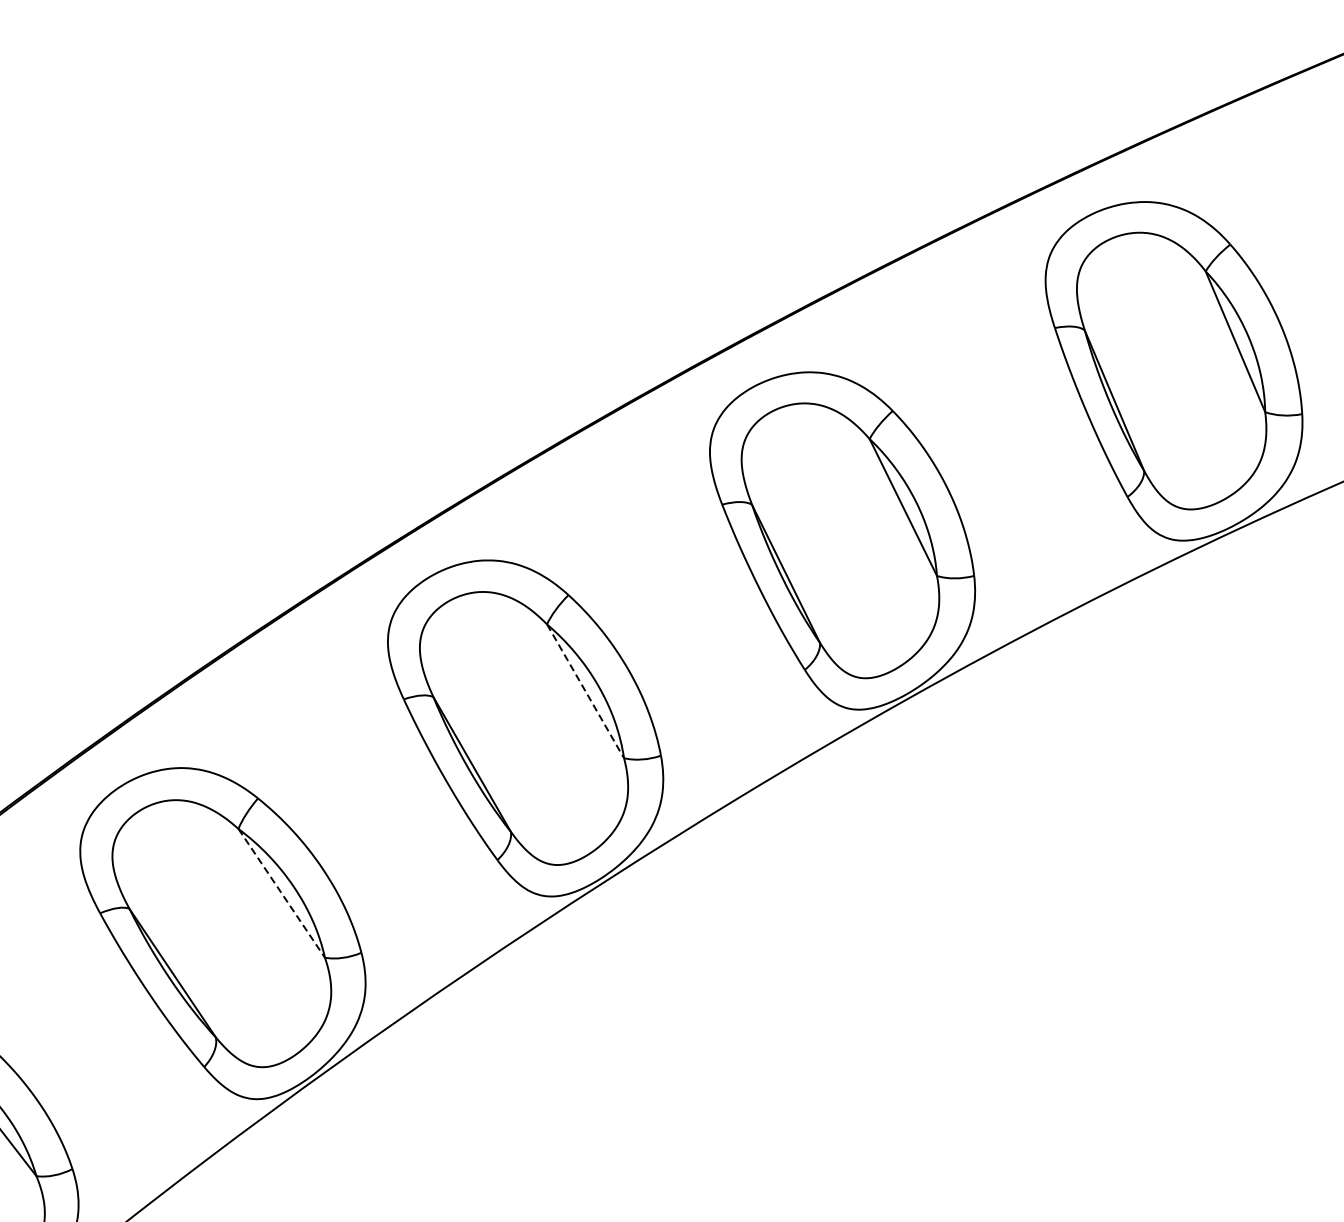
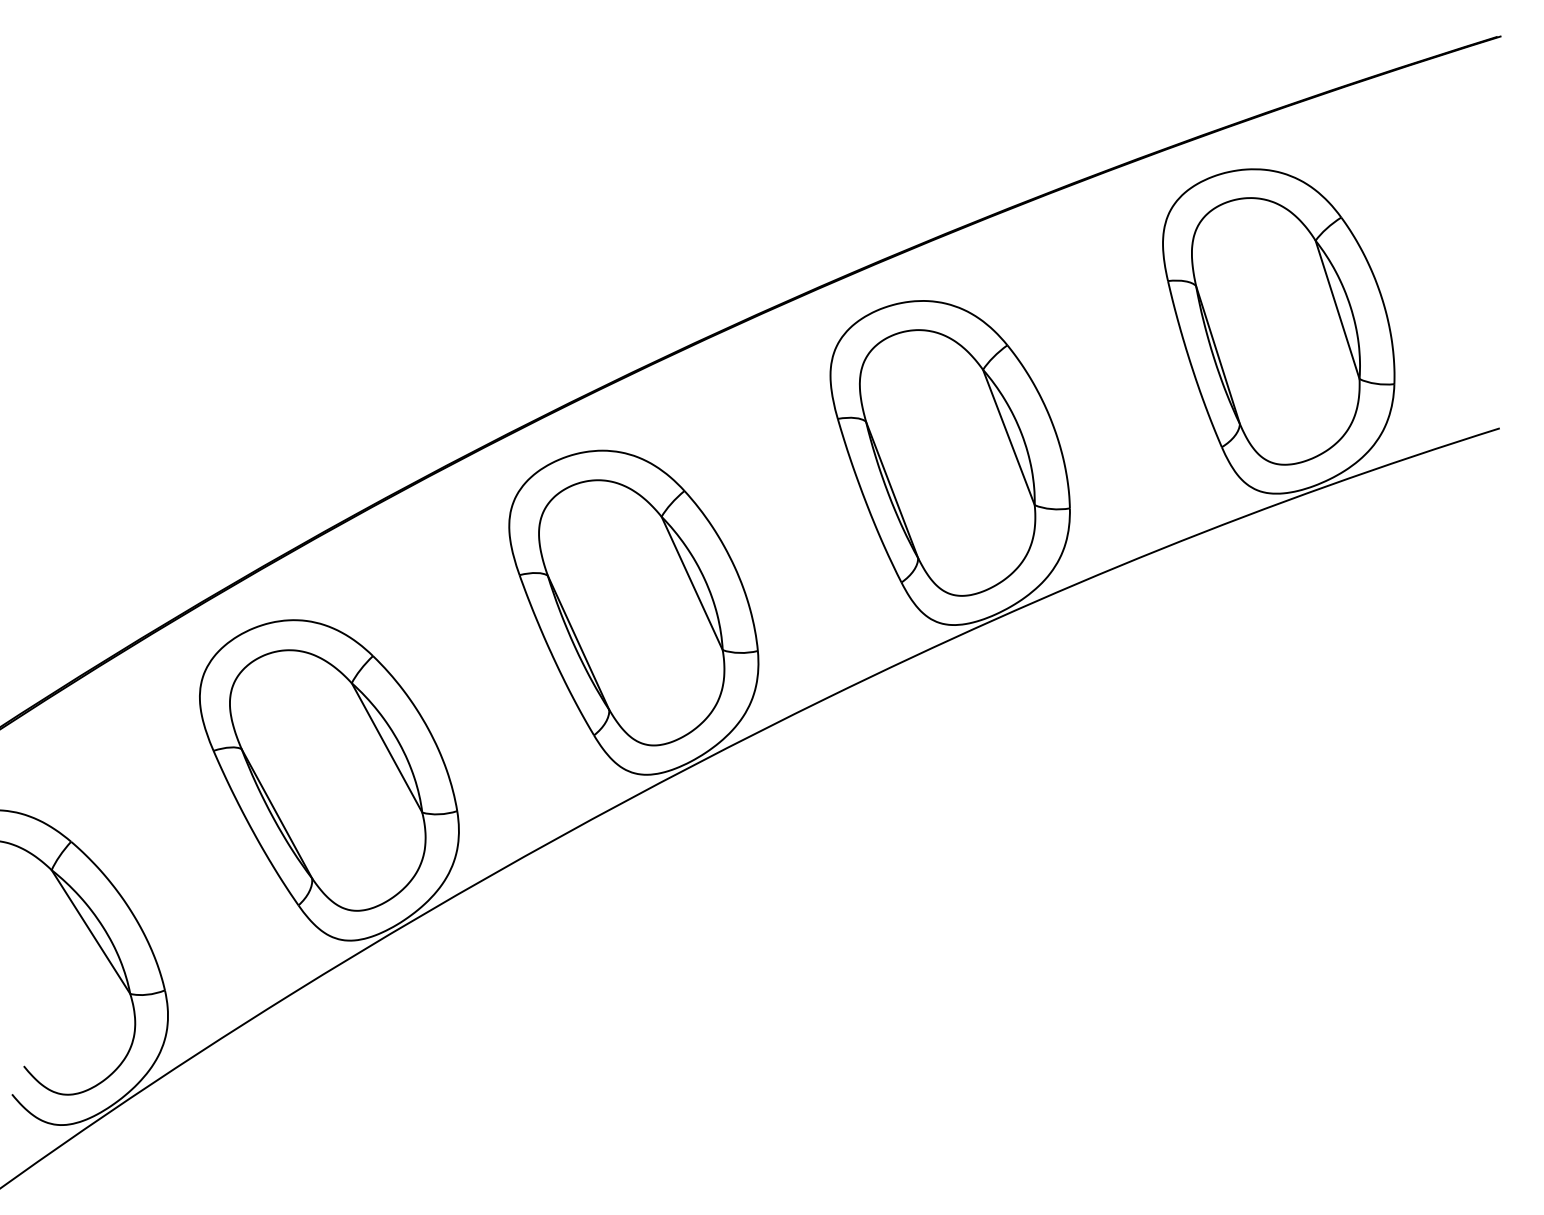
line: (585, 691) -> (692, 583), dashed -> solid
line: (282, 892) -> (387, 747), dashed -> solid

